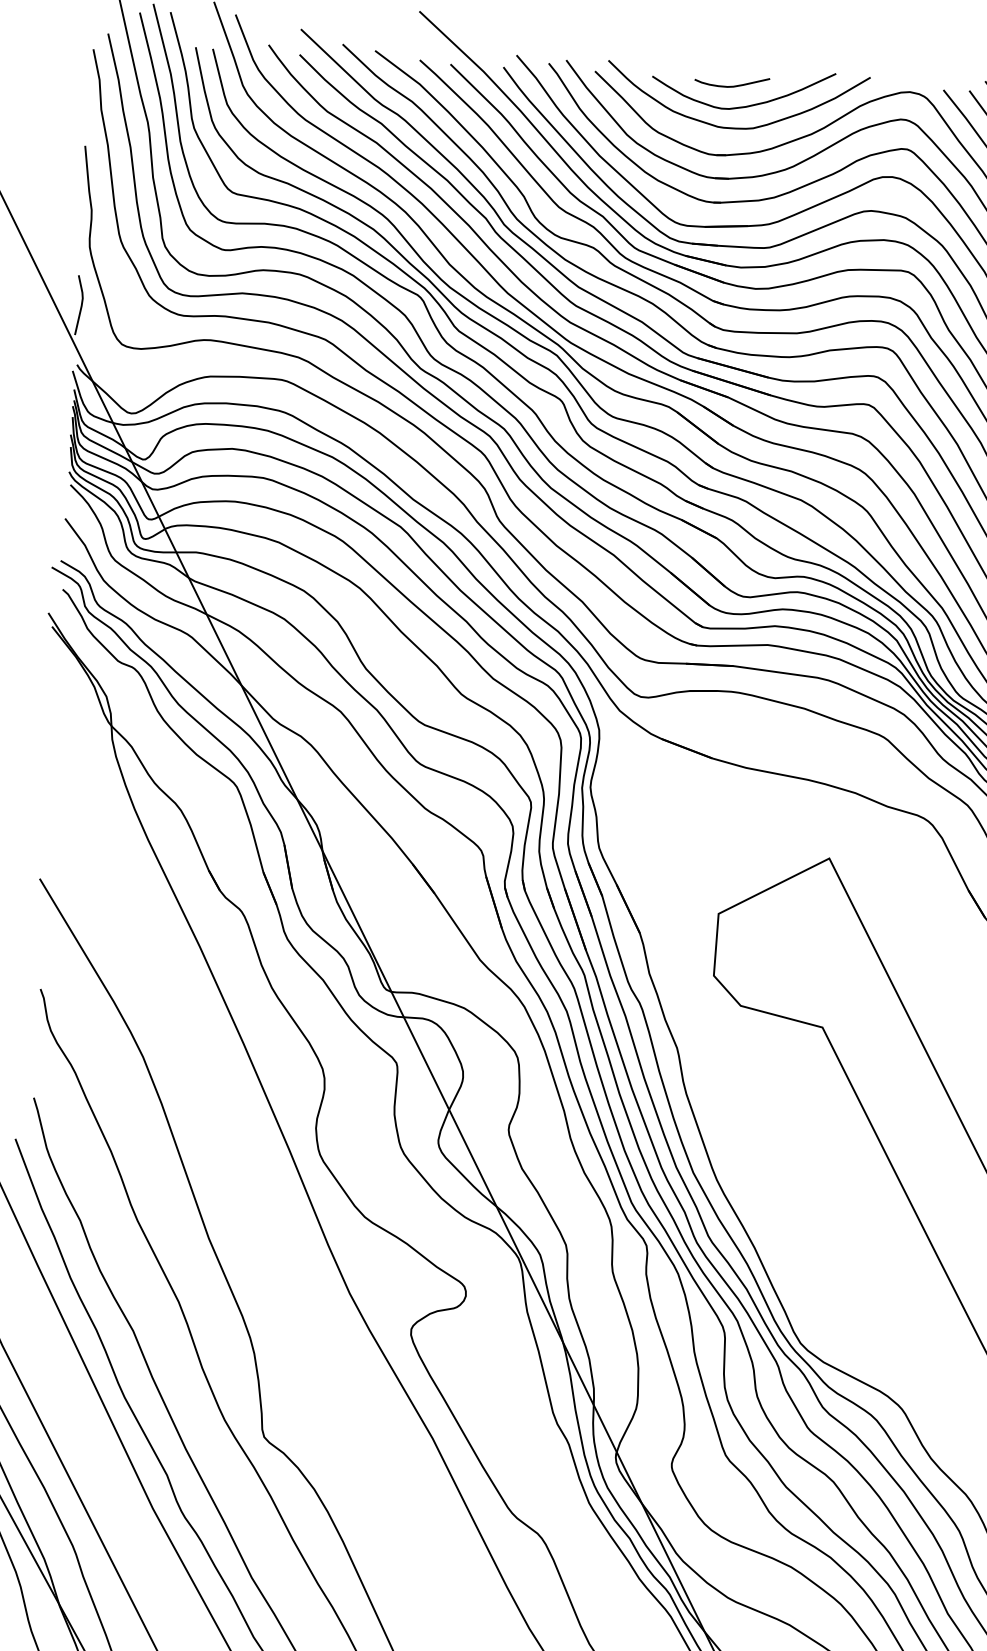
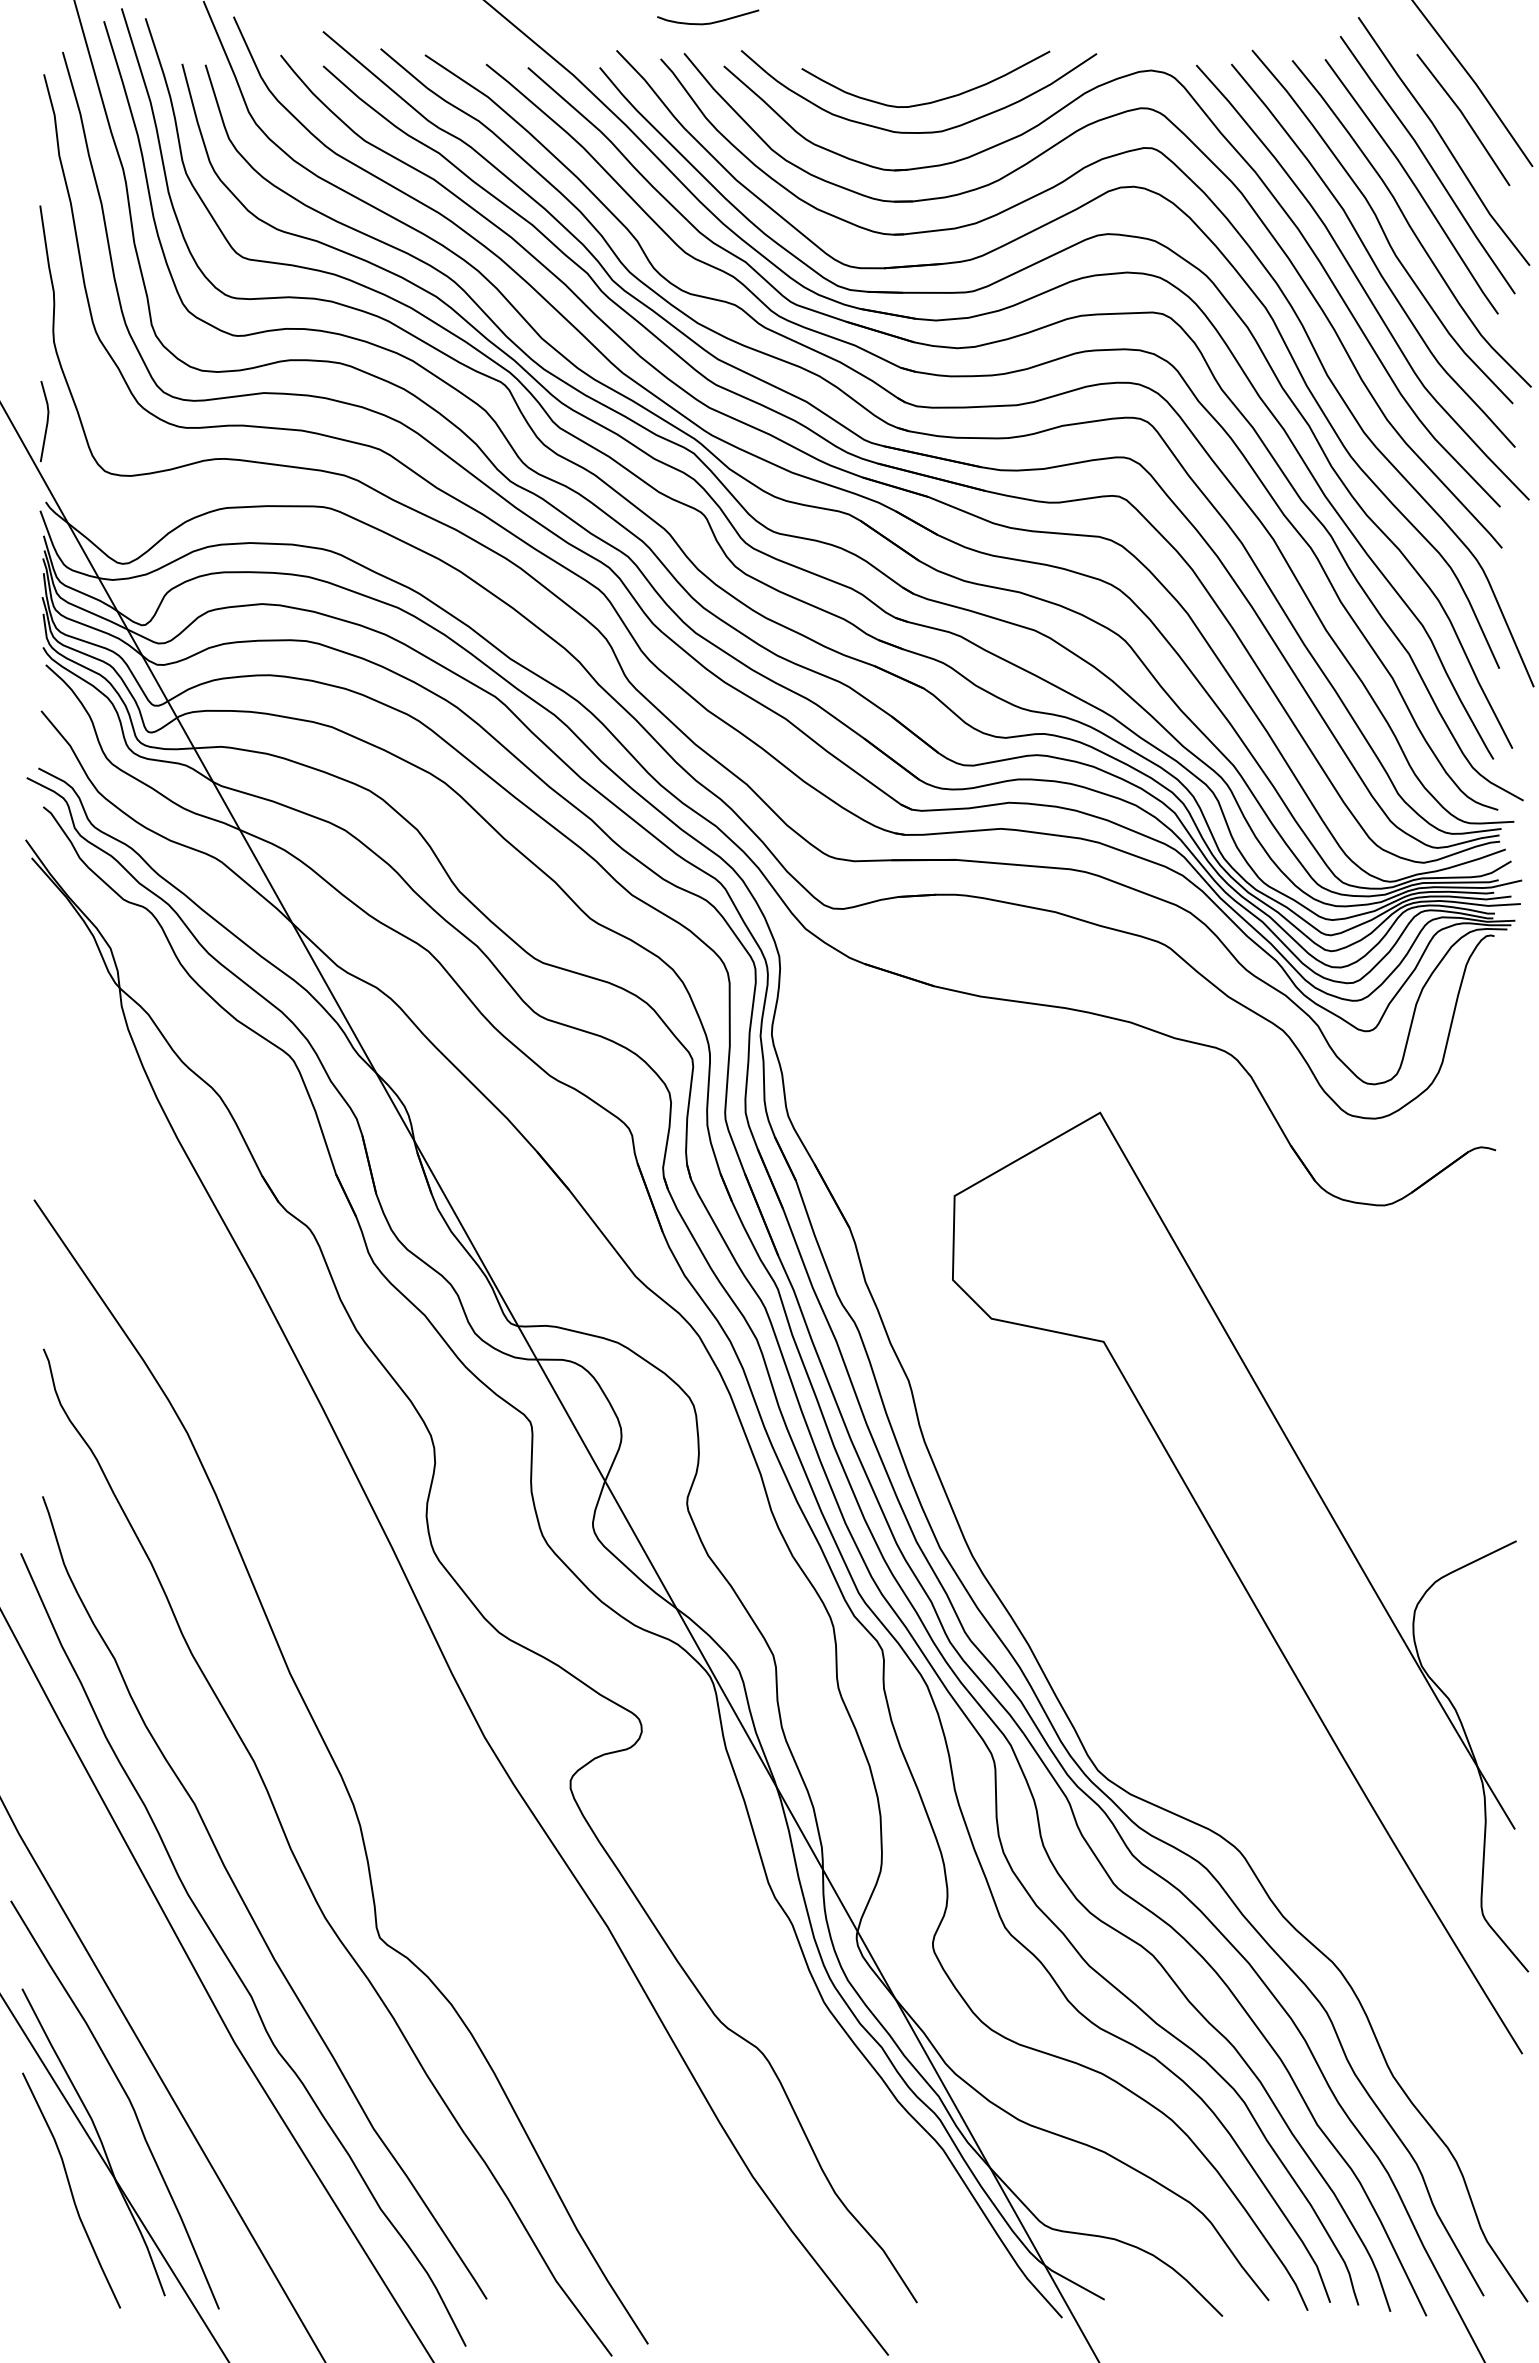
curve: (732, 85) -> (708, 22), moved

